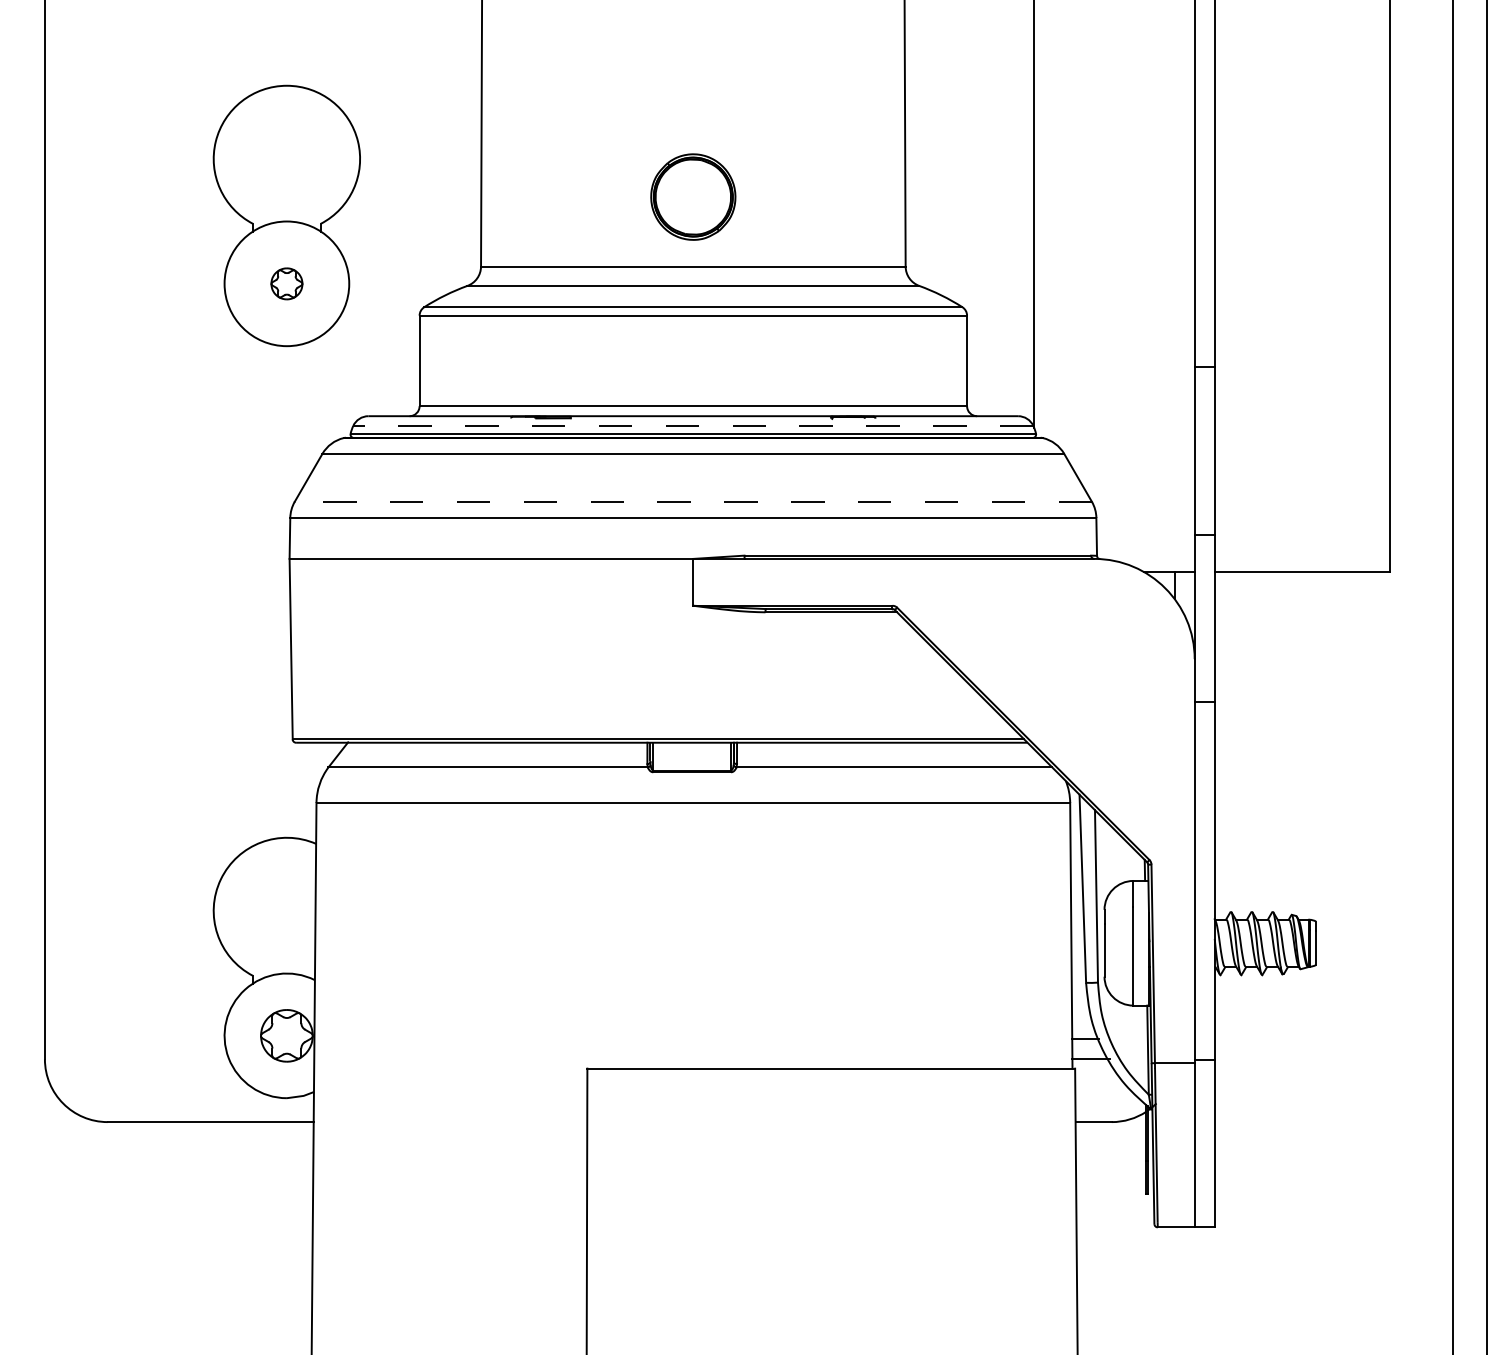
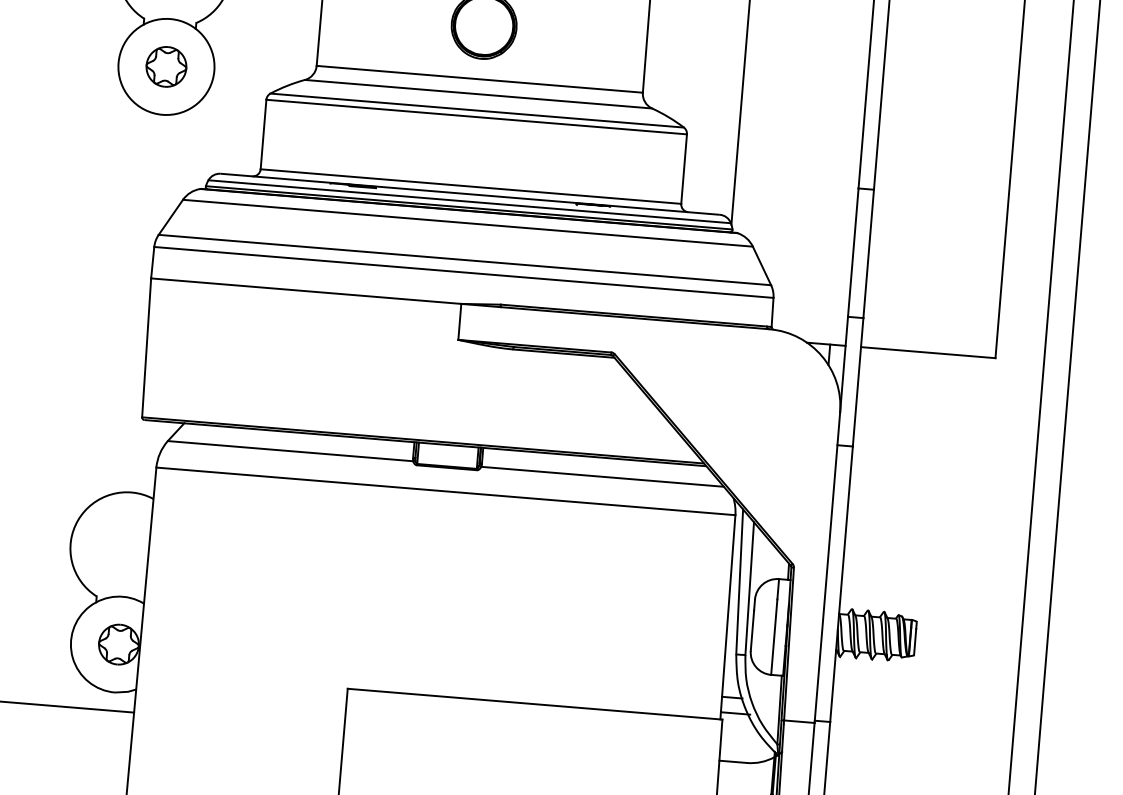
part: (286, 283) -> (166, 66), size x1.67
line: (692, 425) -> (469, 201), dashed -> solid
line: (693, 501) -> (465, 259), dashed -> solid

